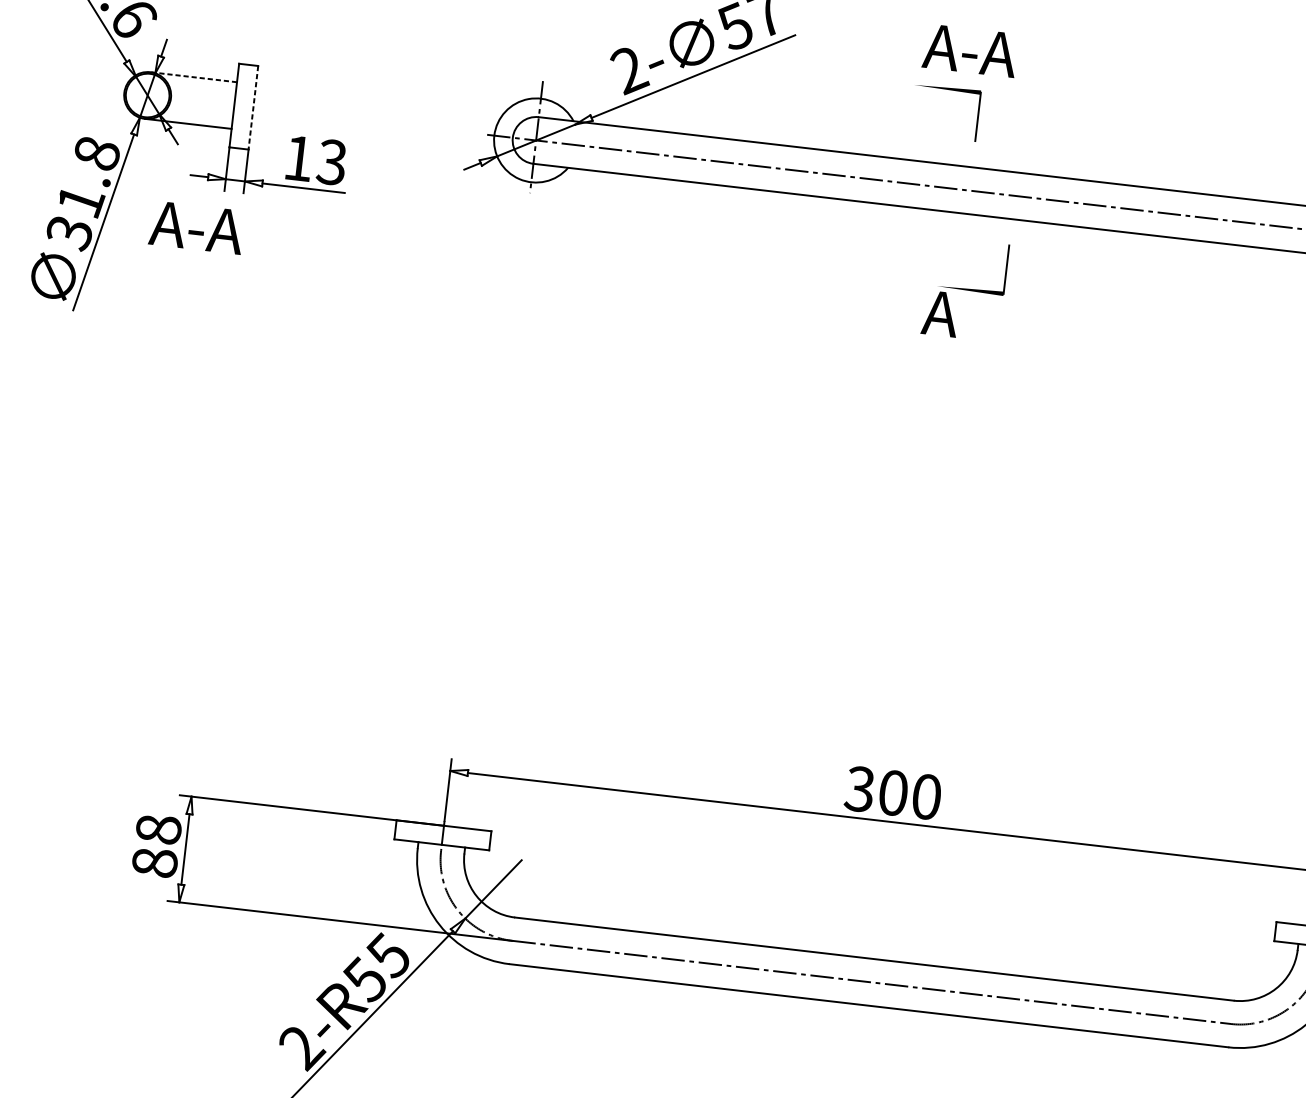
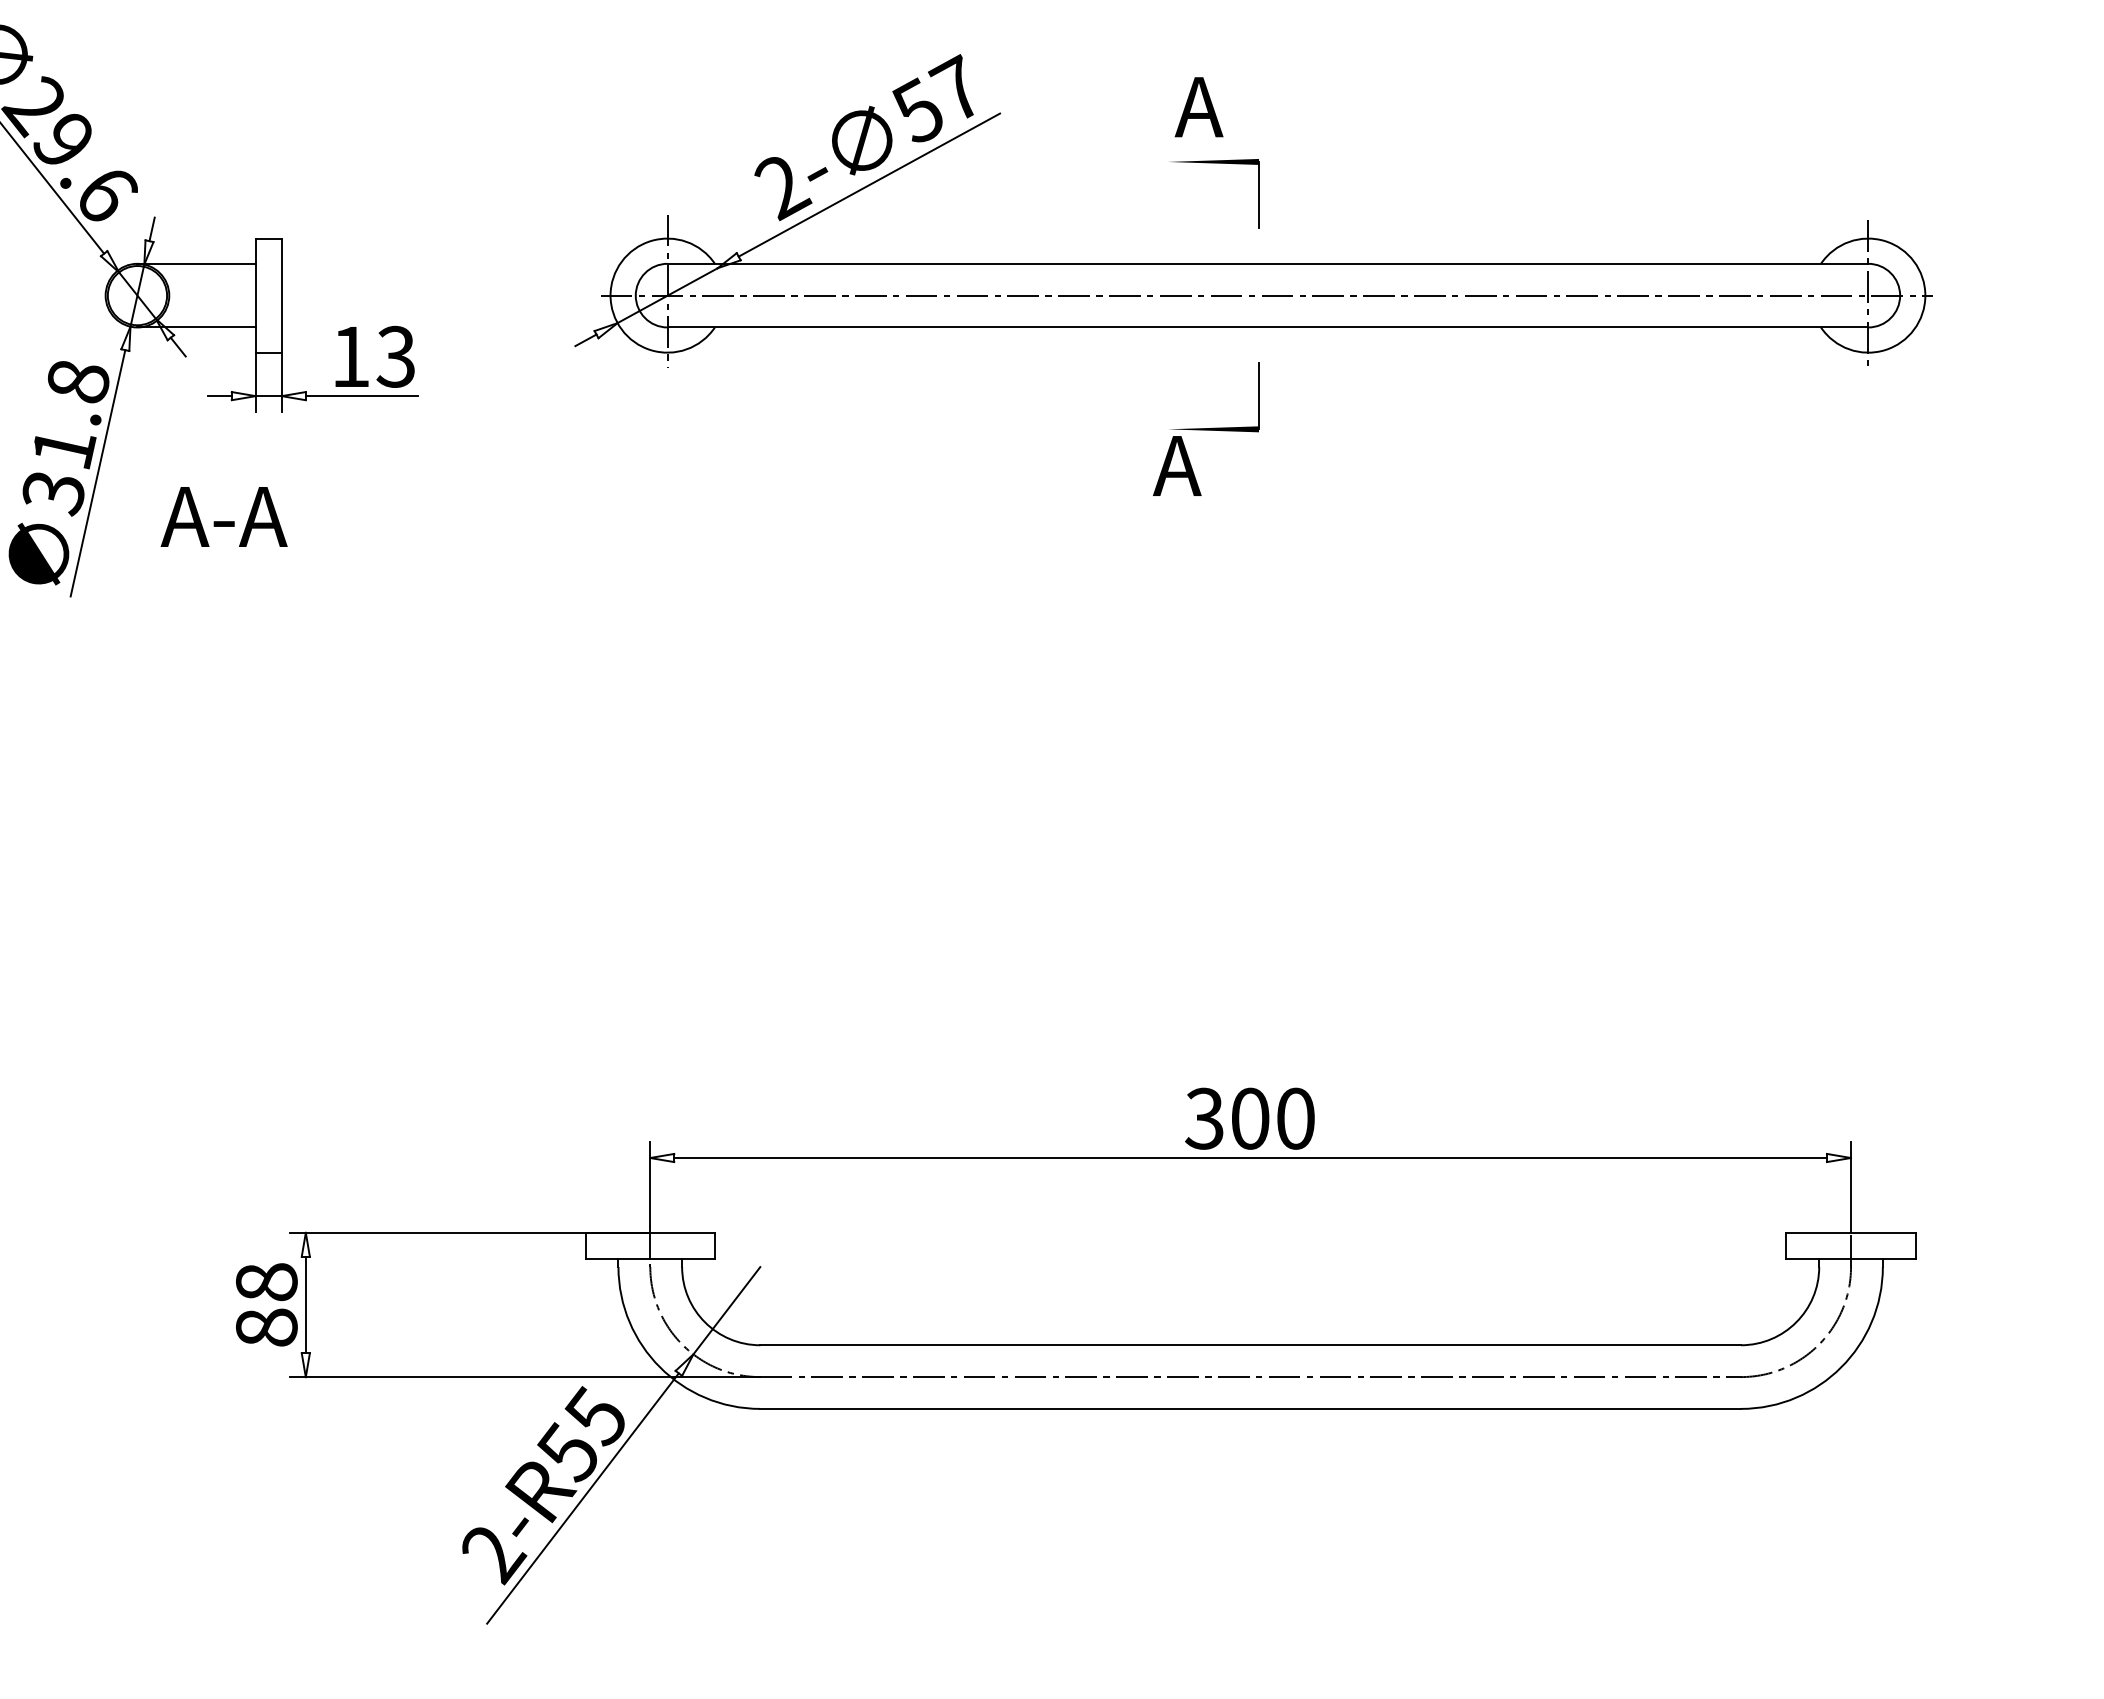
text: (989, 53) -> (1264, 107), A-A -> A
line: (193, 76) -> (196, 263), dashed -> solid
line: (253, 108) -> (281, 296), dashed -> solid
text: (196, 227) -> (223, 516), moved
part: (965, 288) -> (1206, 428), moved

